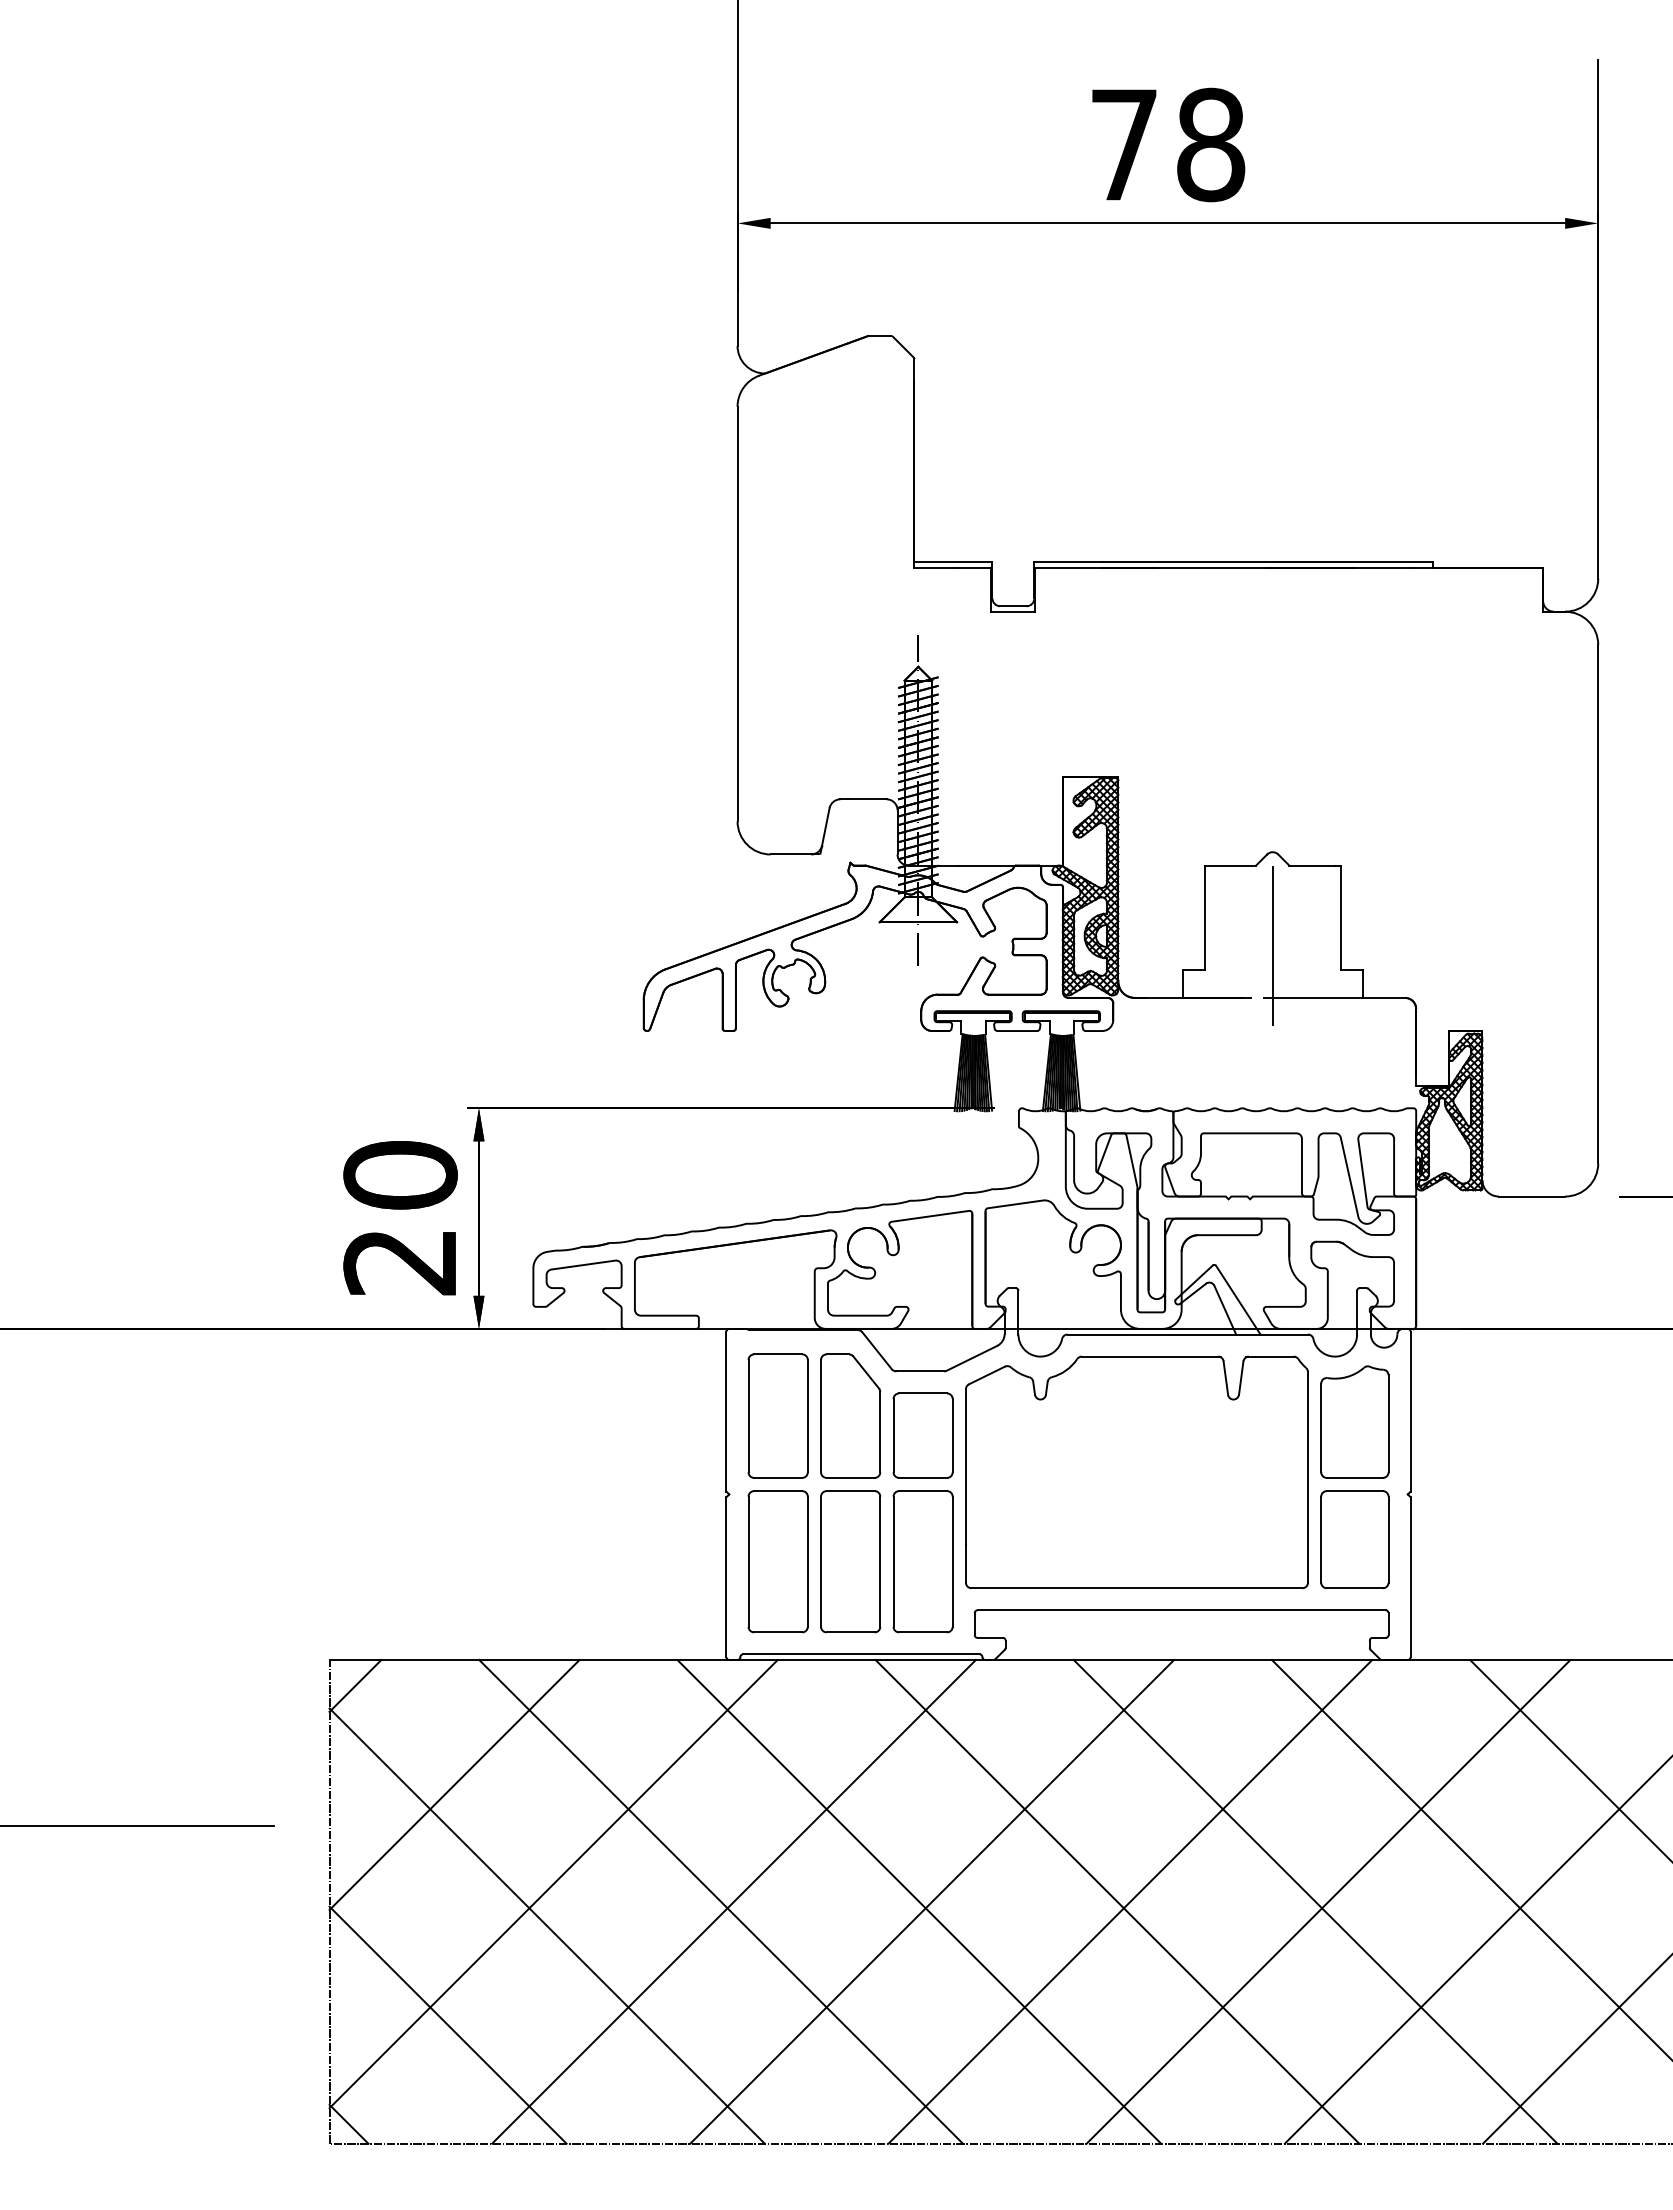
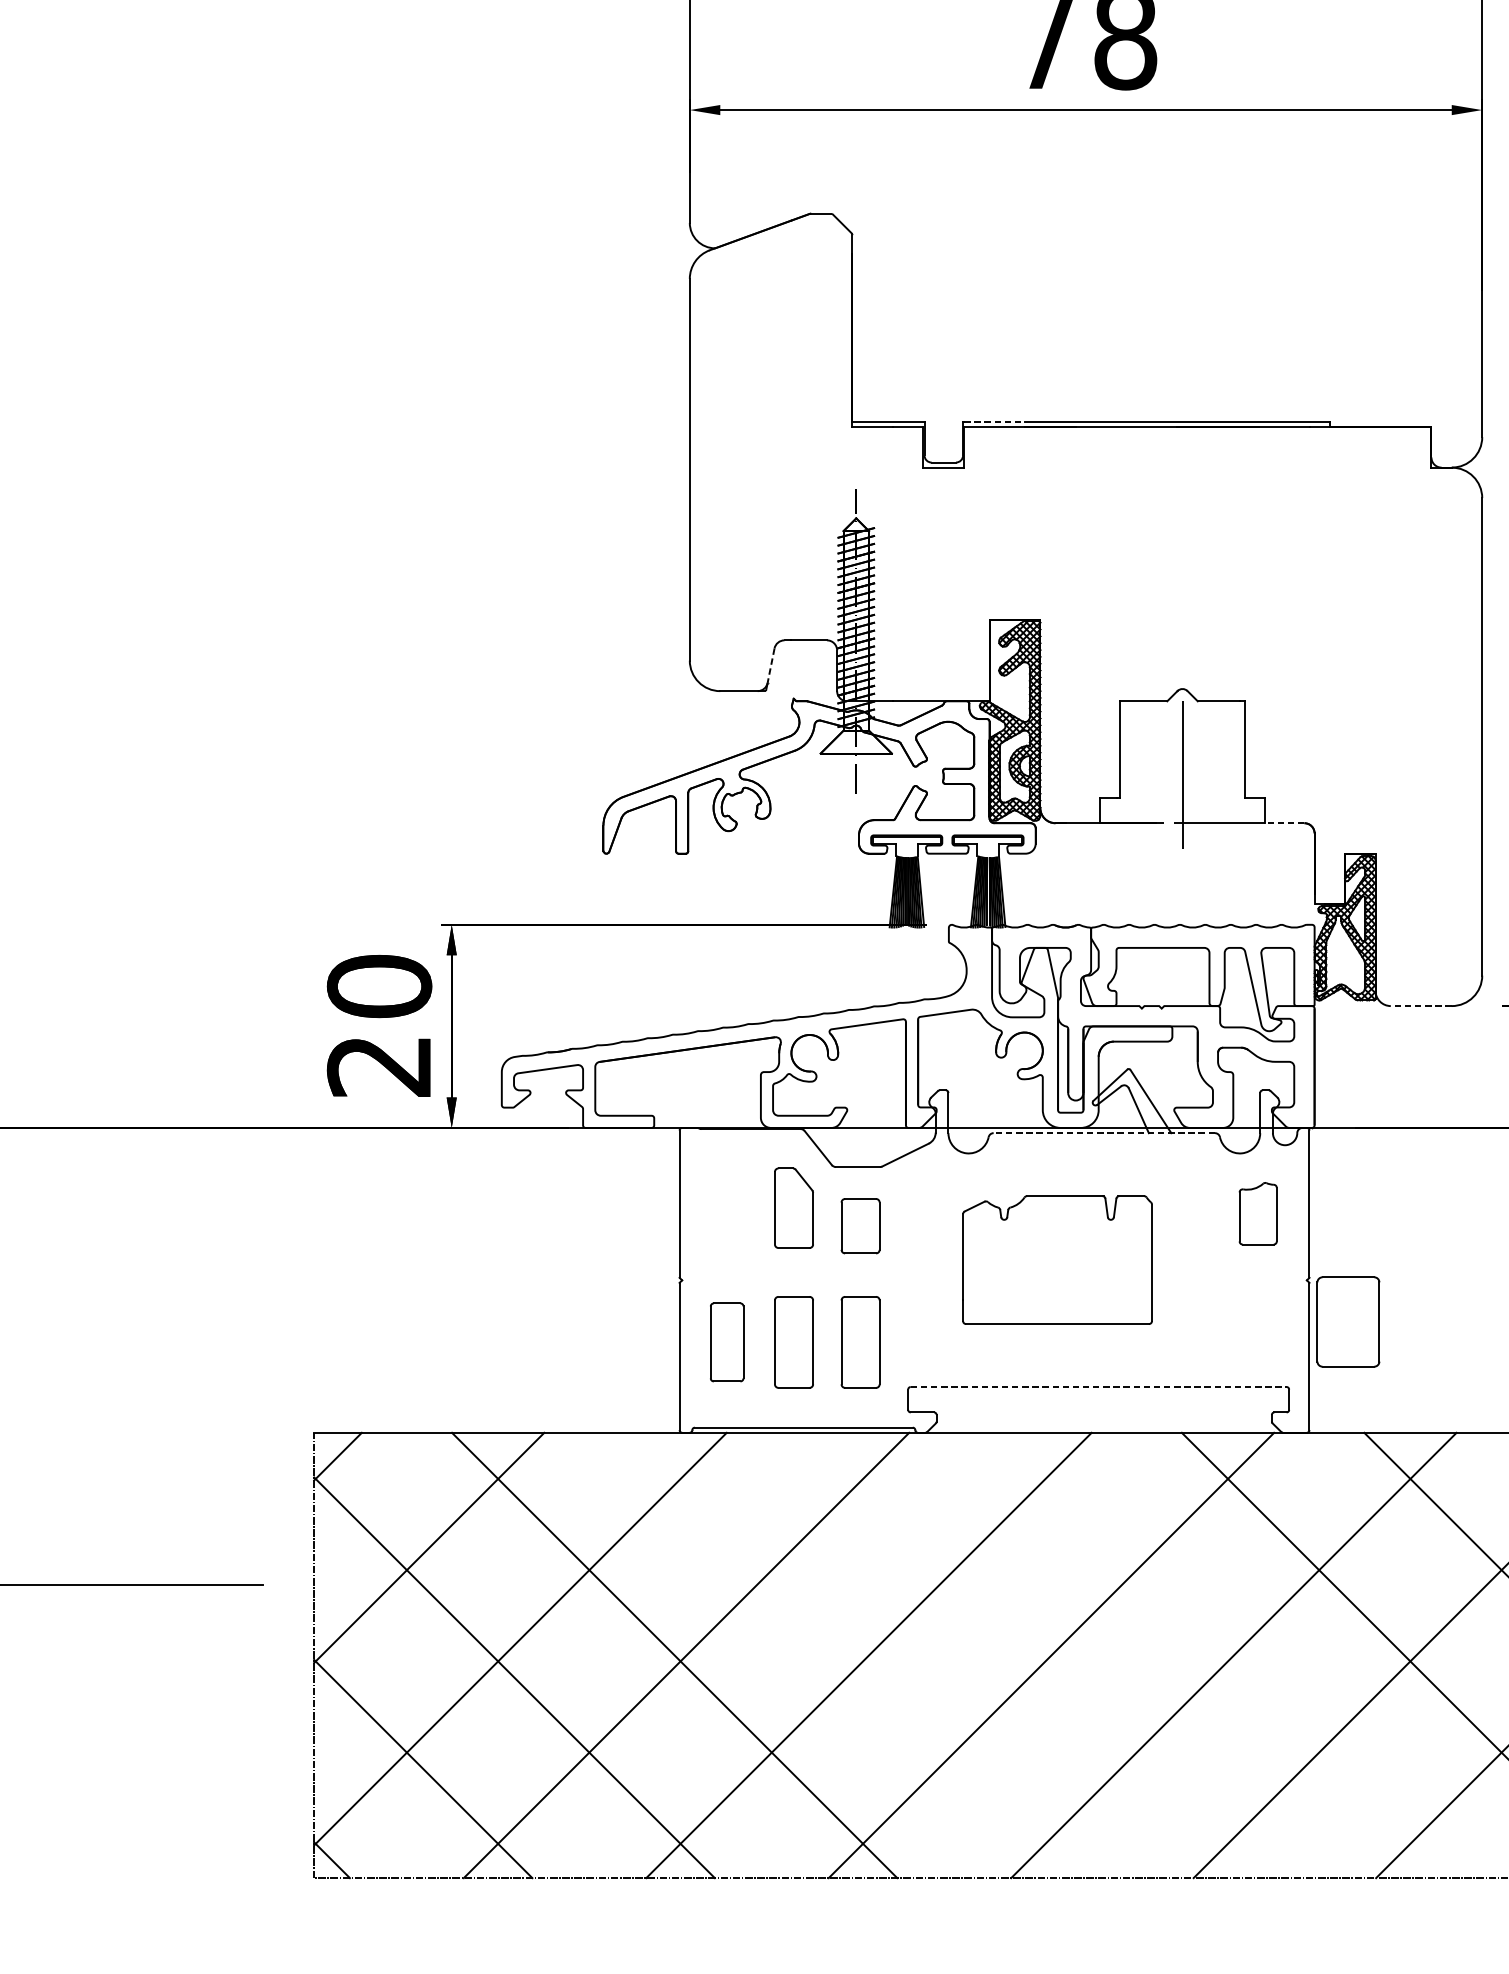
line: (1069, 562) -> (995, 422), solid -> dashed
line: (825, 827) -> (770, 666), solid -> dashed
line: (1383, 997) -> (1284, 822), solid -> dashed
line: (1531, 1196) -> (1420, 1006), solid -> dashed
line: (1187, 1334) -> (1104, 1133), solid -> dashed
part: (777, 1415) -> (726, 1207), removed
part: (850, 1415) -> (793, 1207), size x0.7
part: (1354, 1421) -> (1257, 1213), size x0.6
part: (922, 1435) -> (860, 1226), size x0.7
part: (1136, 1472) -> (1057, 1260), size x0.6
part: (1354, 1539) -> (1348, 1321), moved
part: (777, 1561) -> (726, 1342), size x0.6
part: (850, 1561) -> (793, 1342), size x0.7
part: (922, 1561) -> (860, 1342), size x0.7
line: (1182, 1610) -> (1099, 1387), solid -> dashed
line: (919, 1901) -> (857, 1655), removed
line: (1117, 1901) -> (1039, 1655), removed
line: (1315, 1901) -> (1221, 1655), removed

